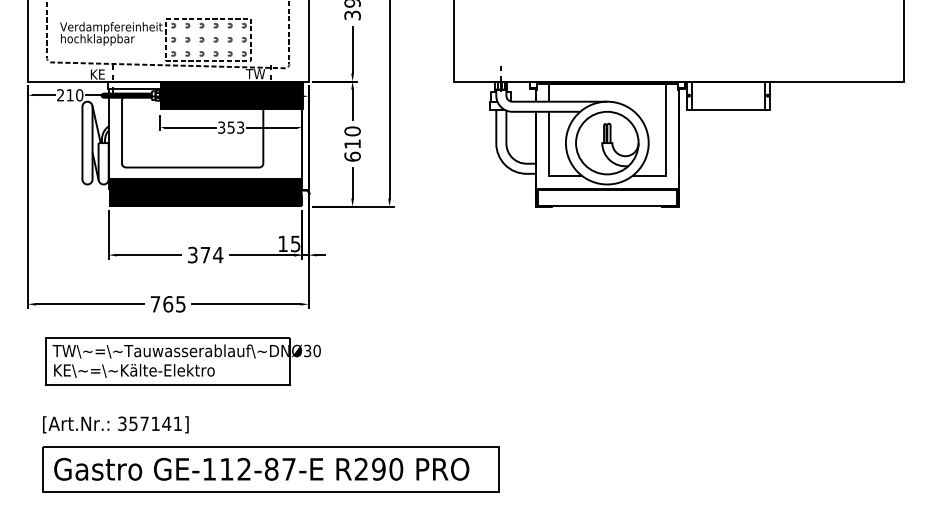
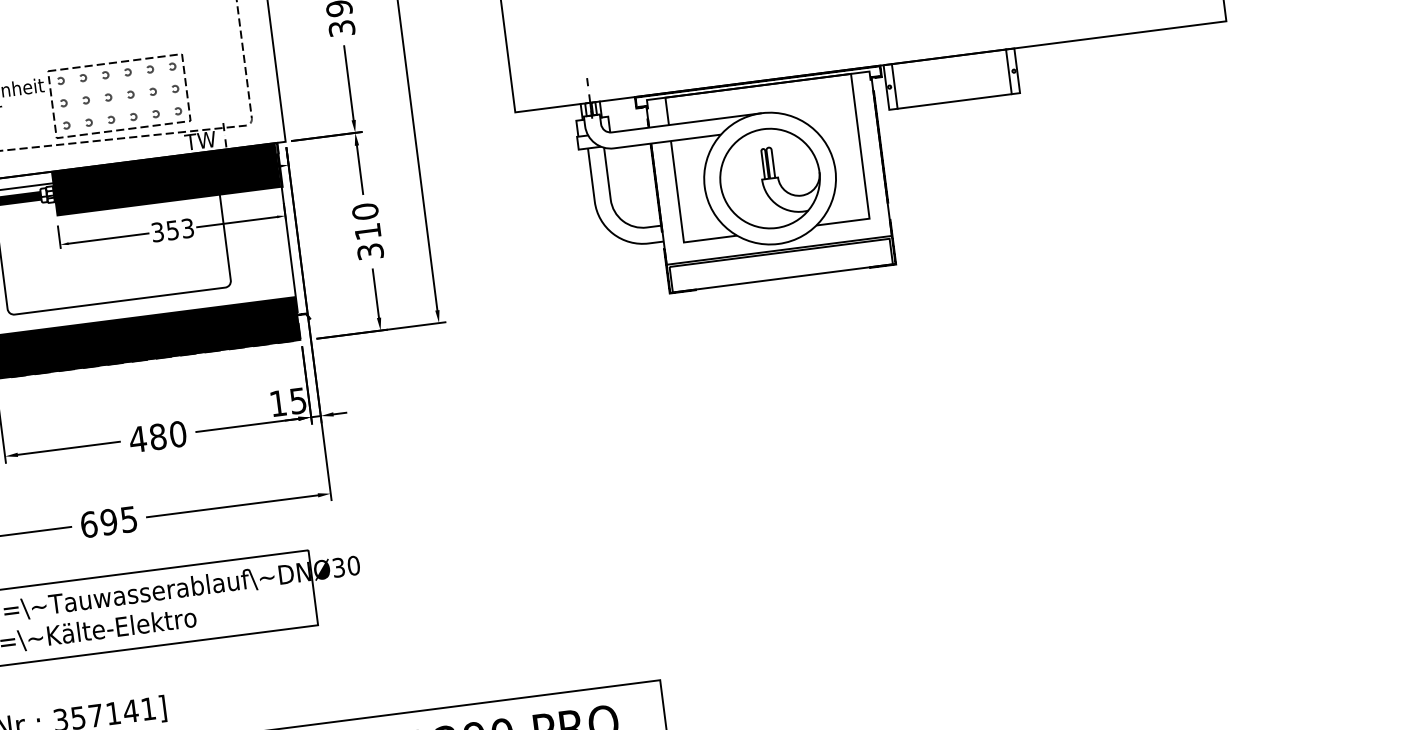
text: (352, 156) -> (370, 251), 610 -> 310
text: (205, 254) -> (157, 435), 374 -> 480
text: (161, 304) -> (98, 523), 765 -> 695

